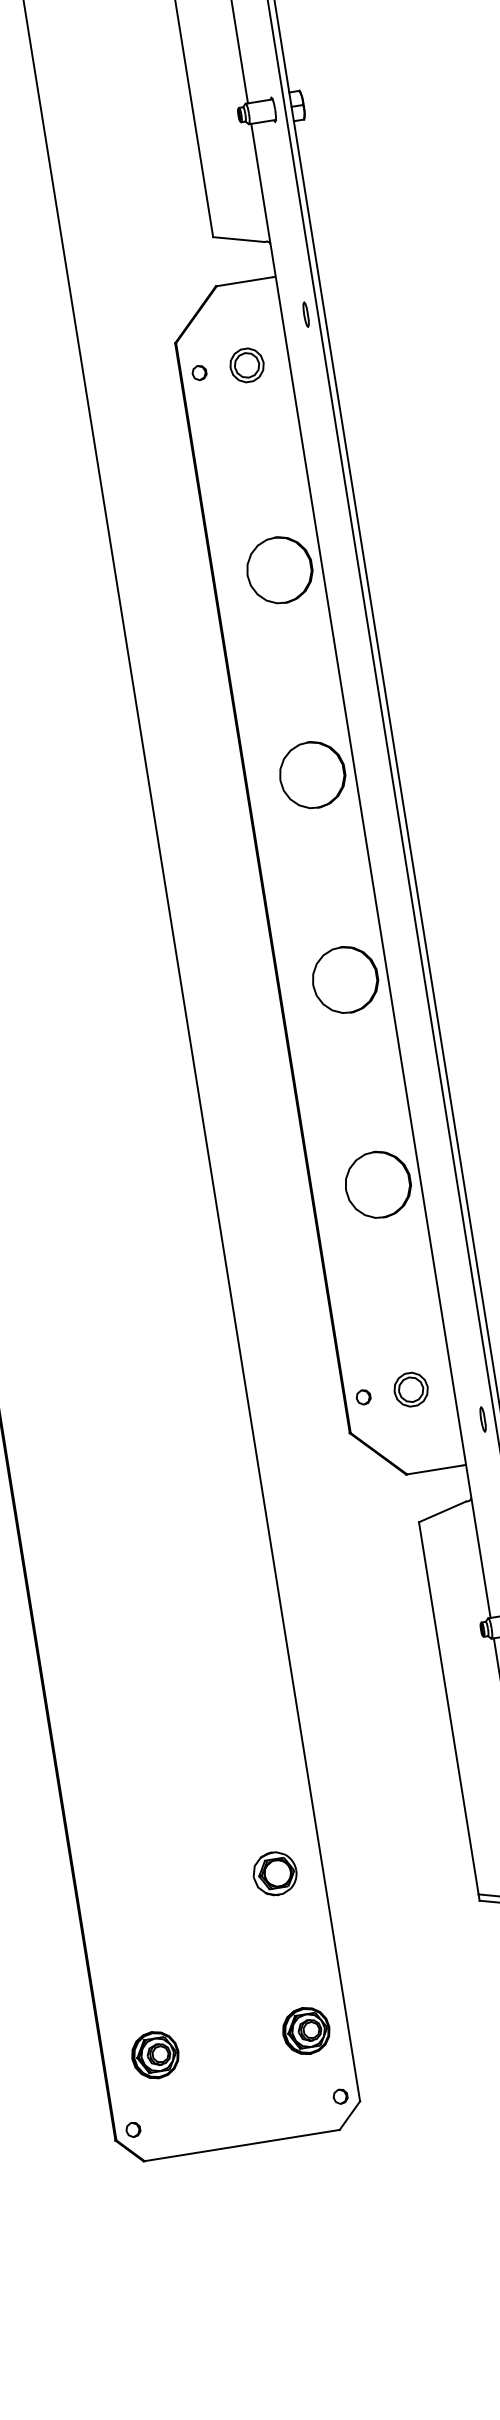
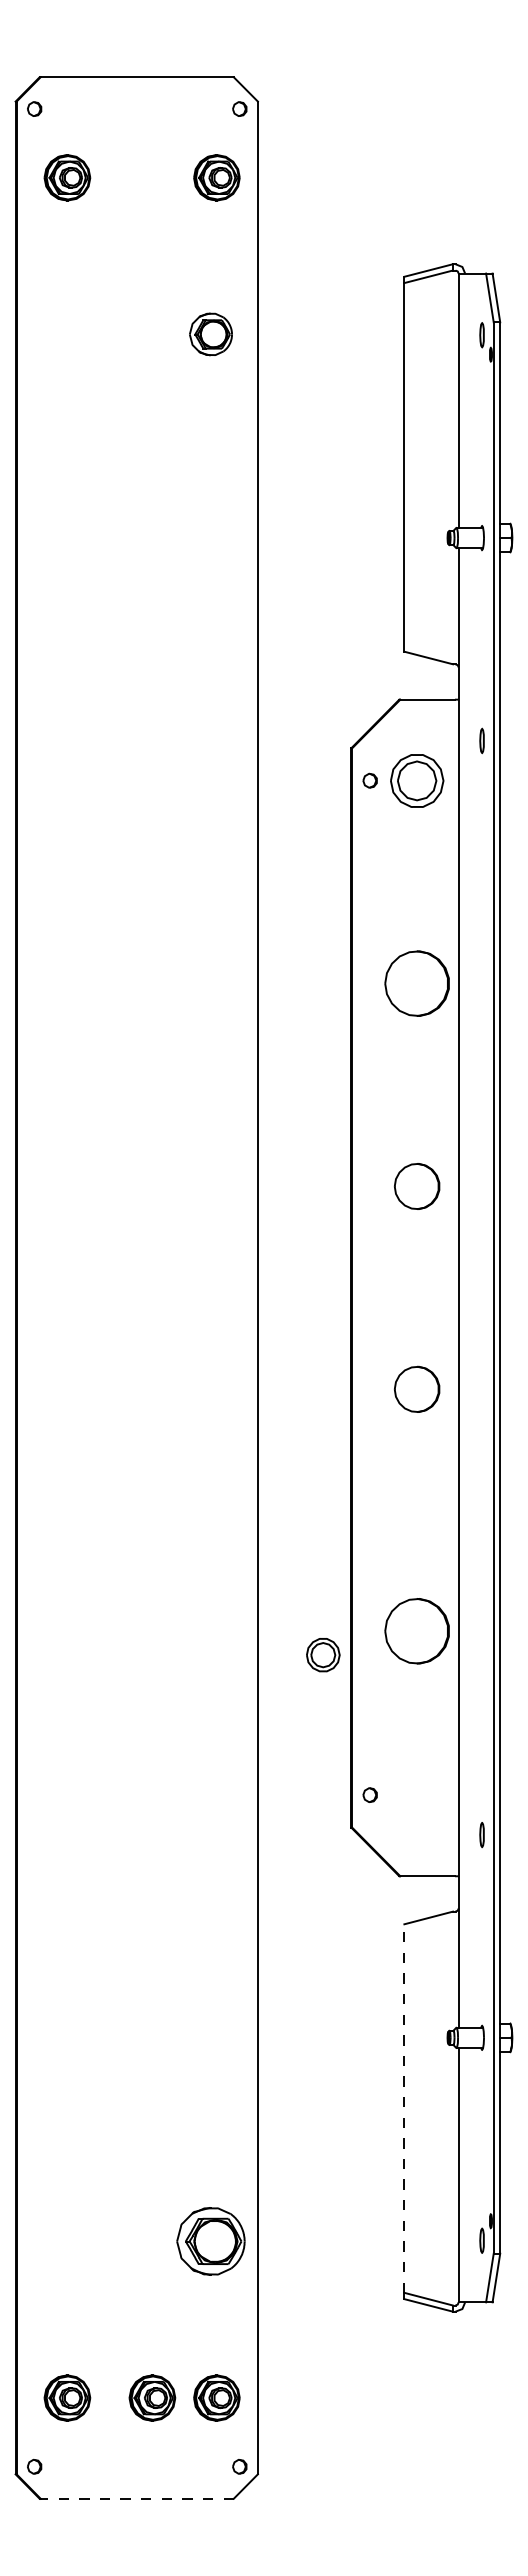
part: (247, 365) -> (417, 780), size x1.6
part: (311, 775) -> (416, 1186), size x0.7
part: (344, 980) -> (416, 1389), size x0.7
part: (377, 1185) -> (416, 1631), moved
part: (411, 1390) -> (323, 1655), moved
line: (448, 1708) -> (404, 2108), solid -> dashed
part: (274, 1873) -> (210, 2241), size x1.6
part: (241, 2040) -> (152, 2397), added
line: (242, 2145) -> (137, 2498), solid -> dashed

